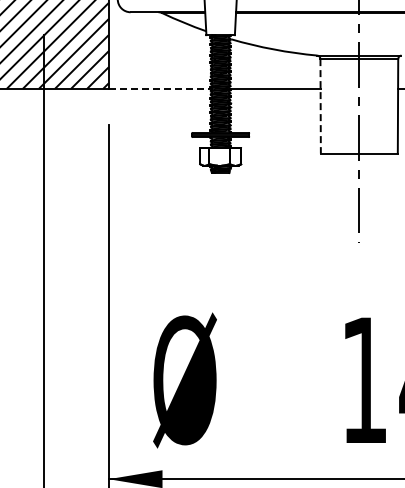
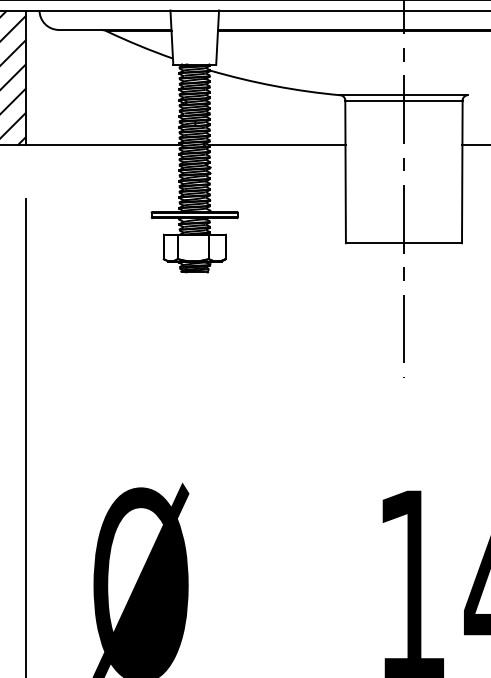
line: (160, 88) -> (103, 144), dashed -> solid
line: (320, 106) -> (345, 172), dashed -> solid

